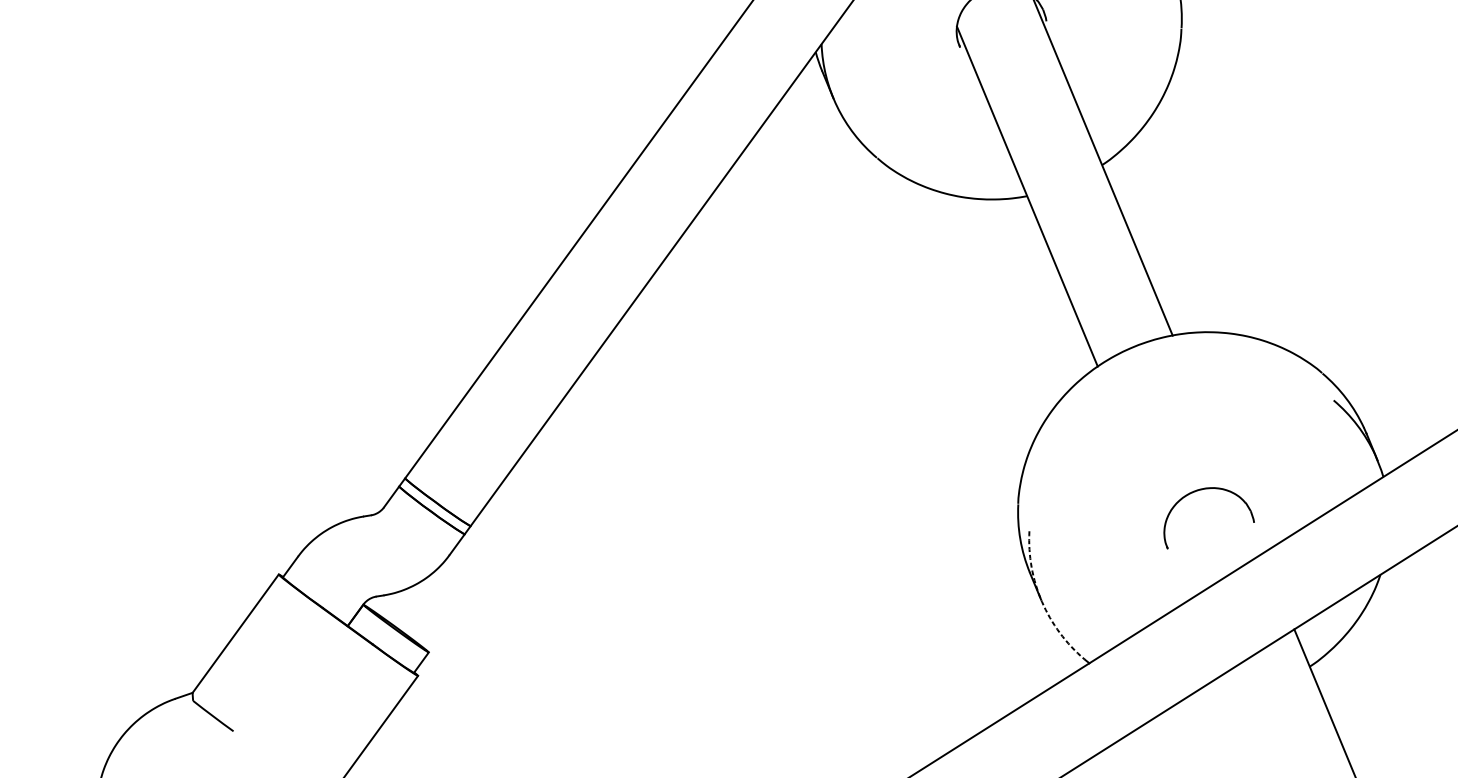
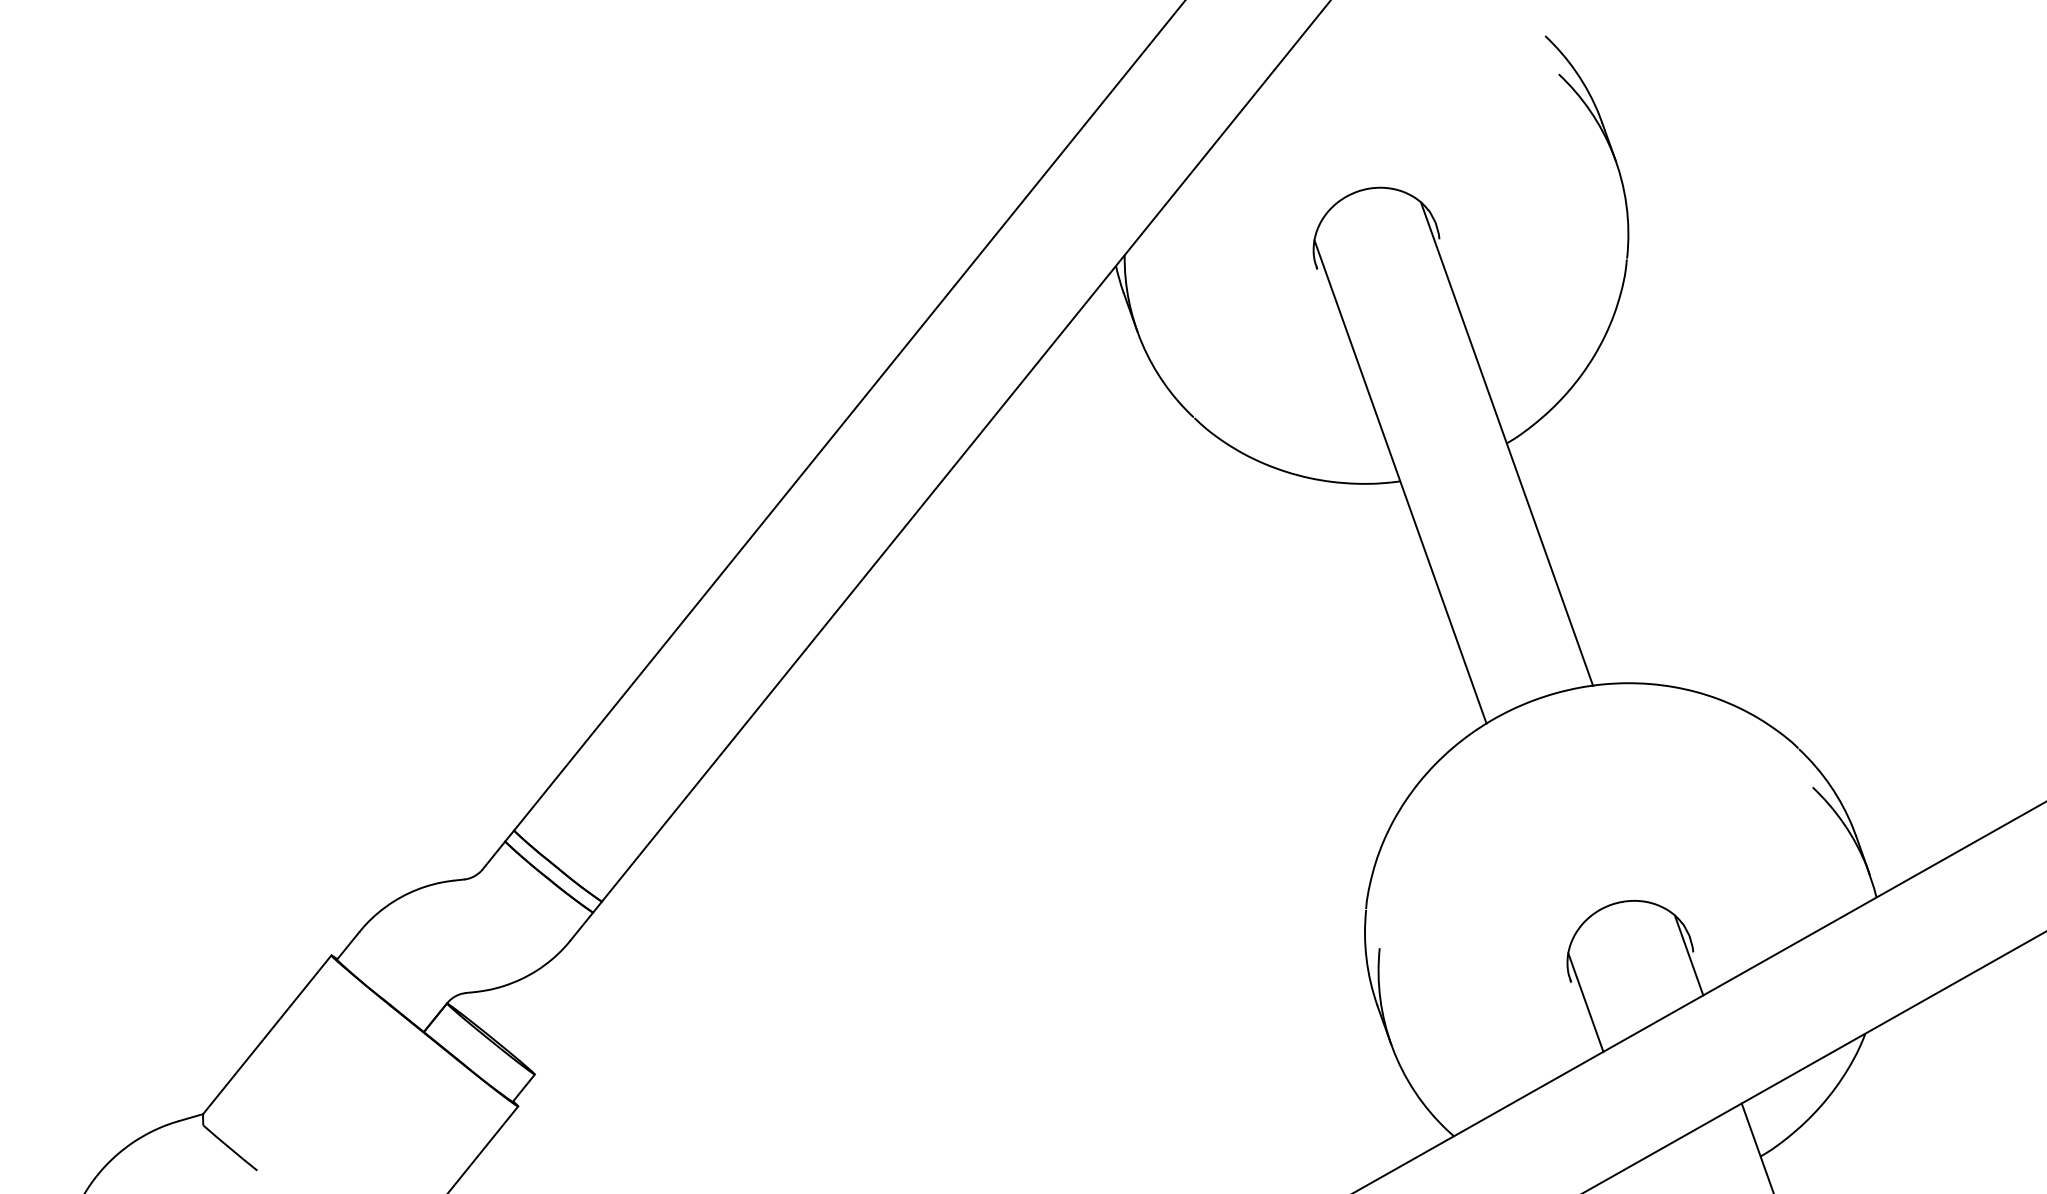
line: (1250, 525) -> (1688, 955), added
line: (1178, 562) -> (1585, 1002), added
arc: (1042, 601) -> (1392, 1047), dashed -> solid

